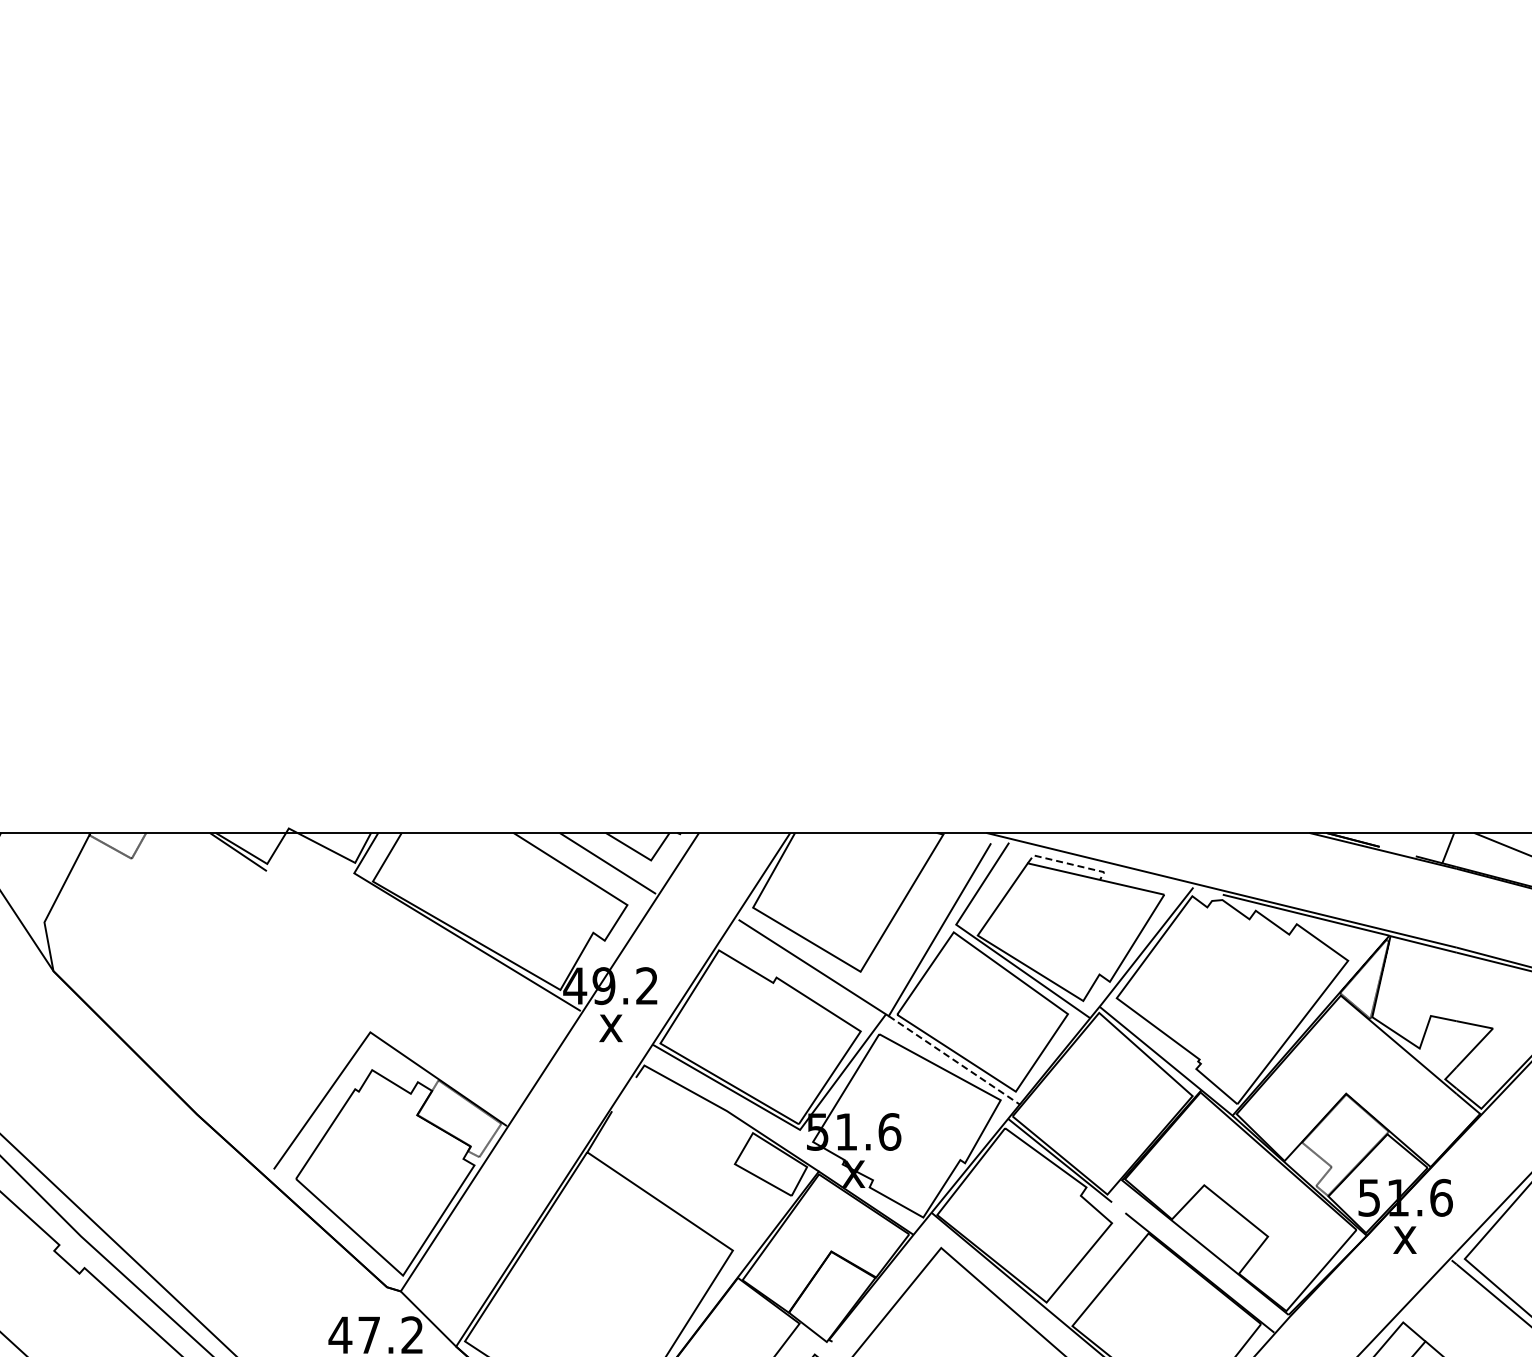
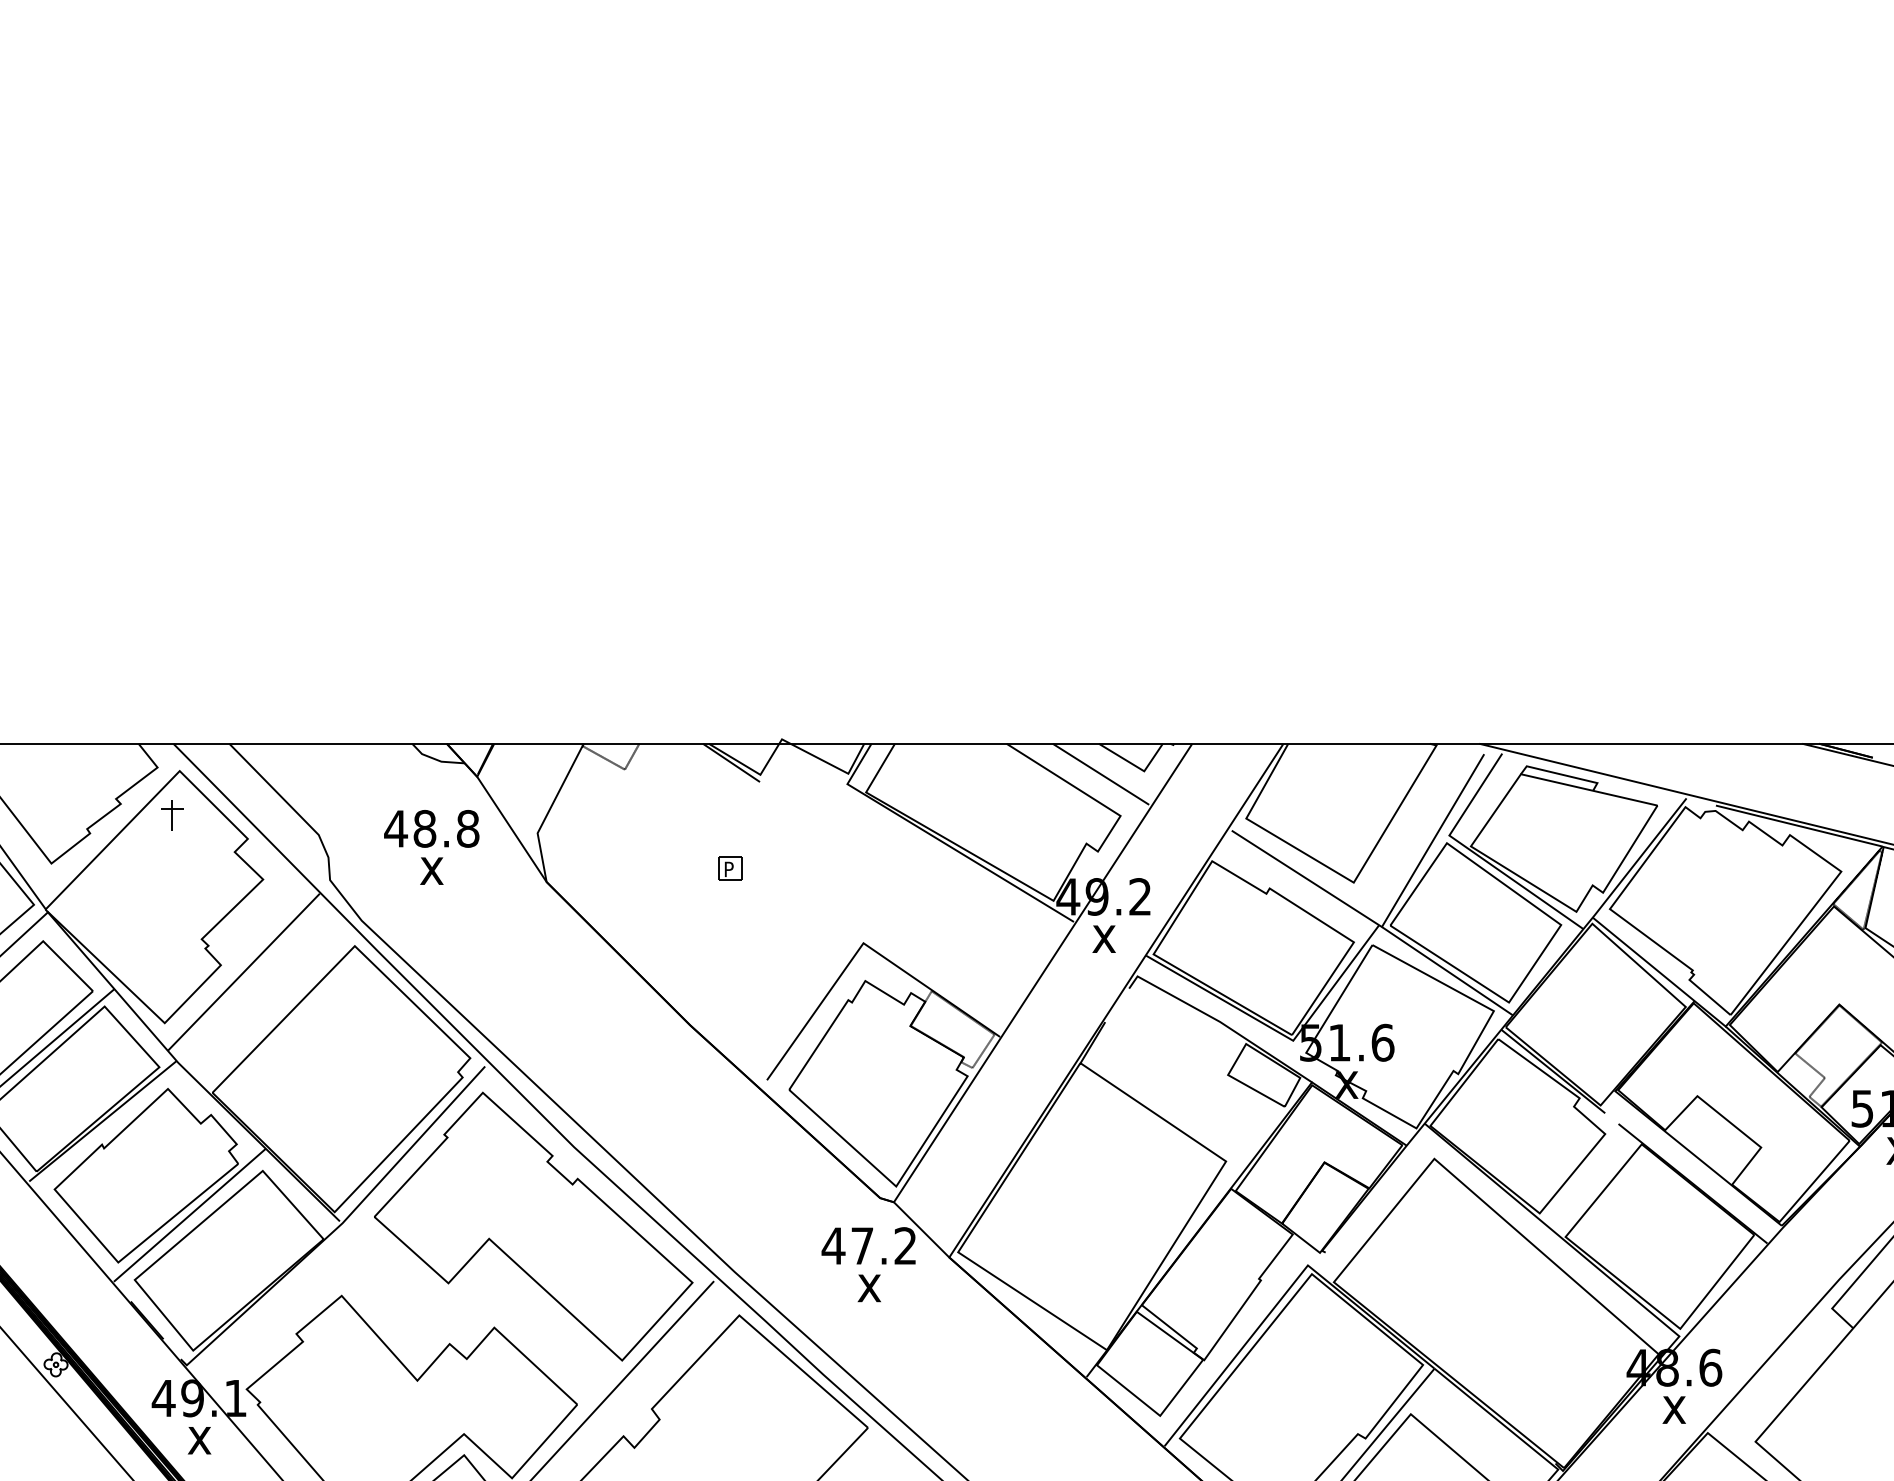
line: (1068, 863) -> (1561, 774), dashed -> solid
part: (237, 957) -> (730, 868), added
line: (954, 1060) -> (1447, 971), dashed -> solid

